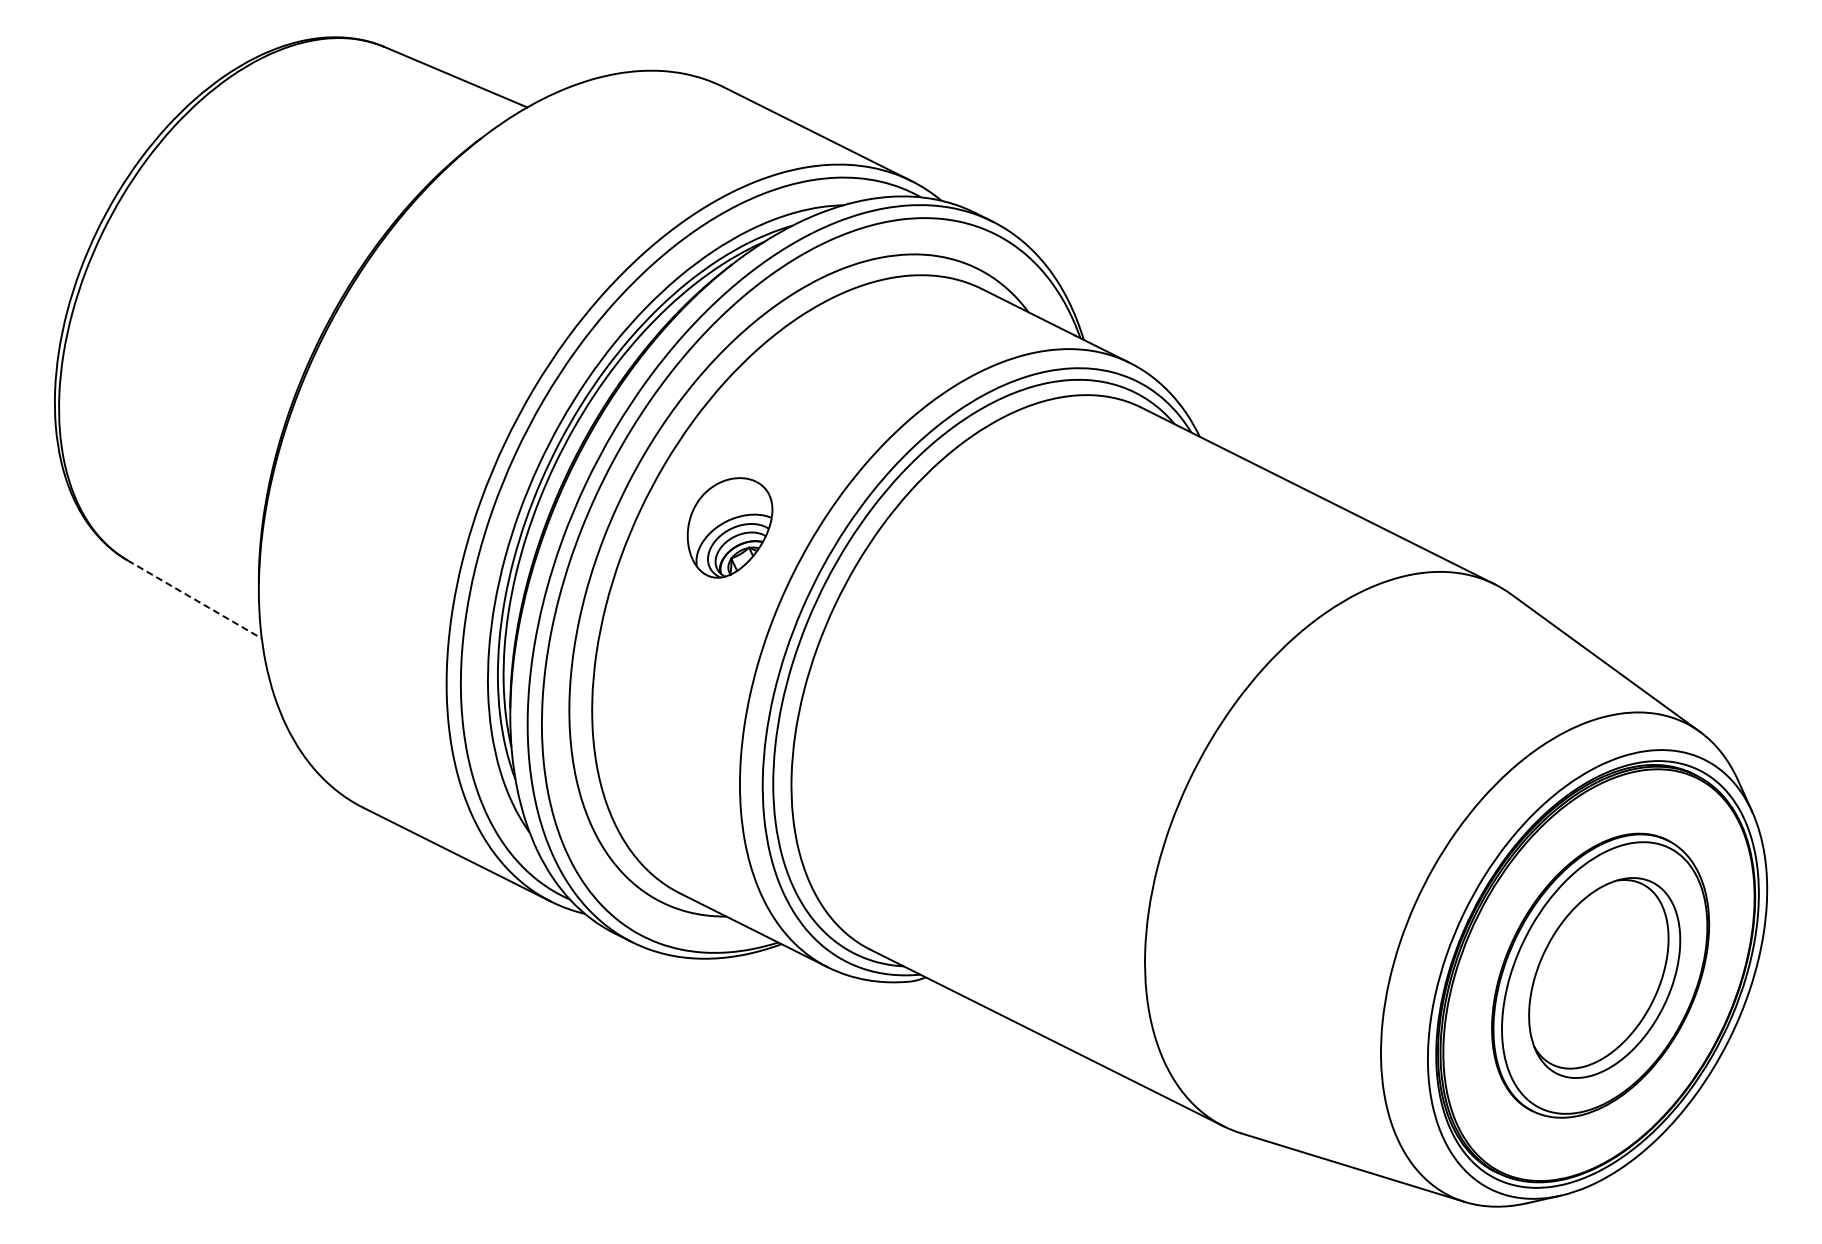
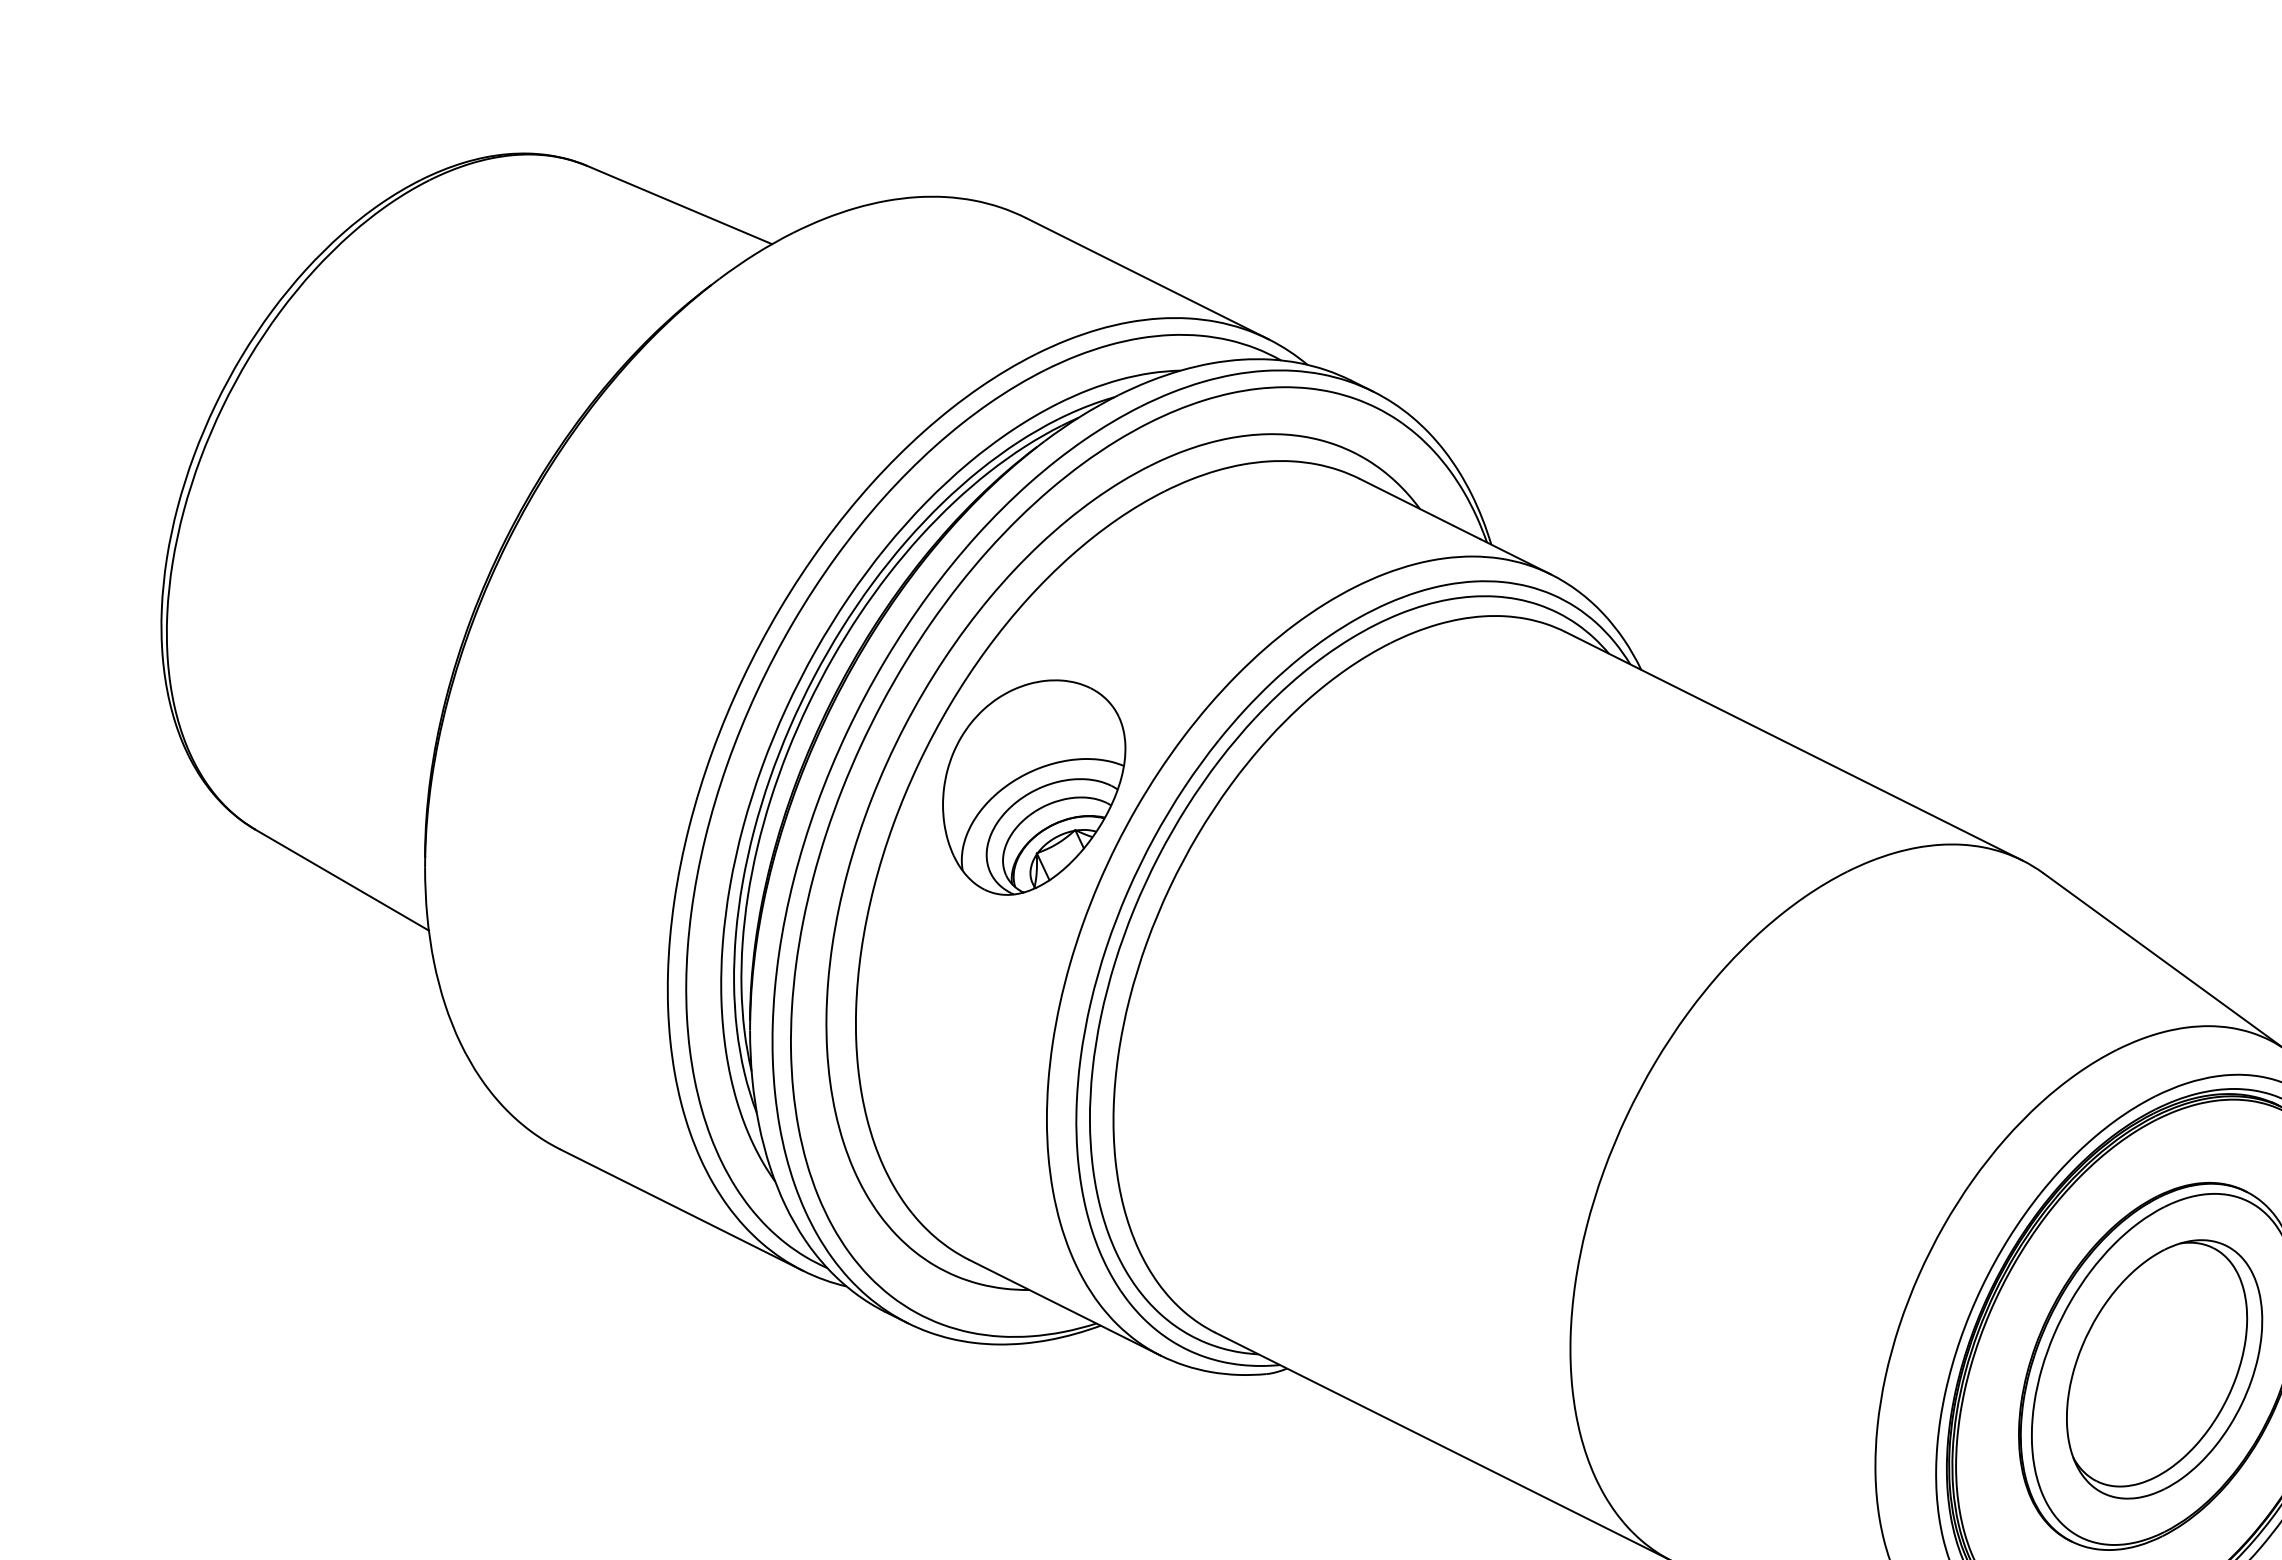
part: (729, 527) -> (1033, 787), size x1.67
line: (194, 599) -> (341, 880), dashed -> solid

